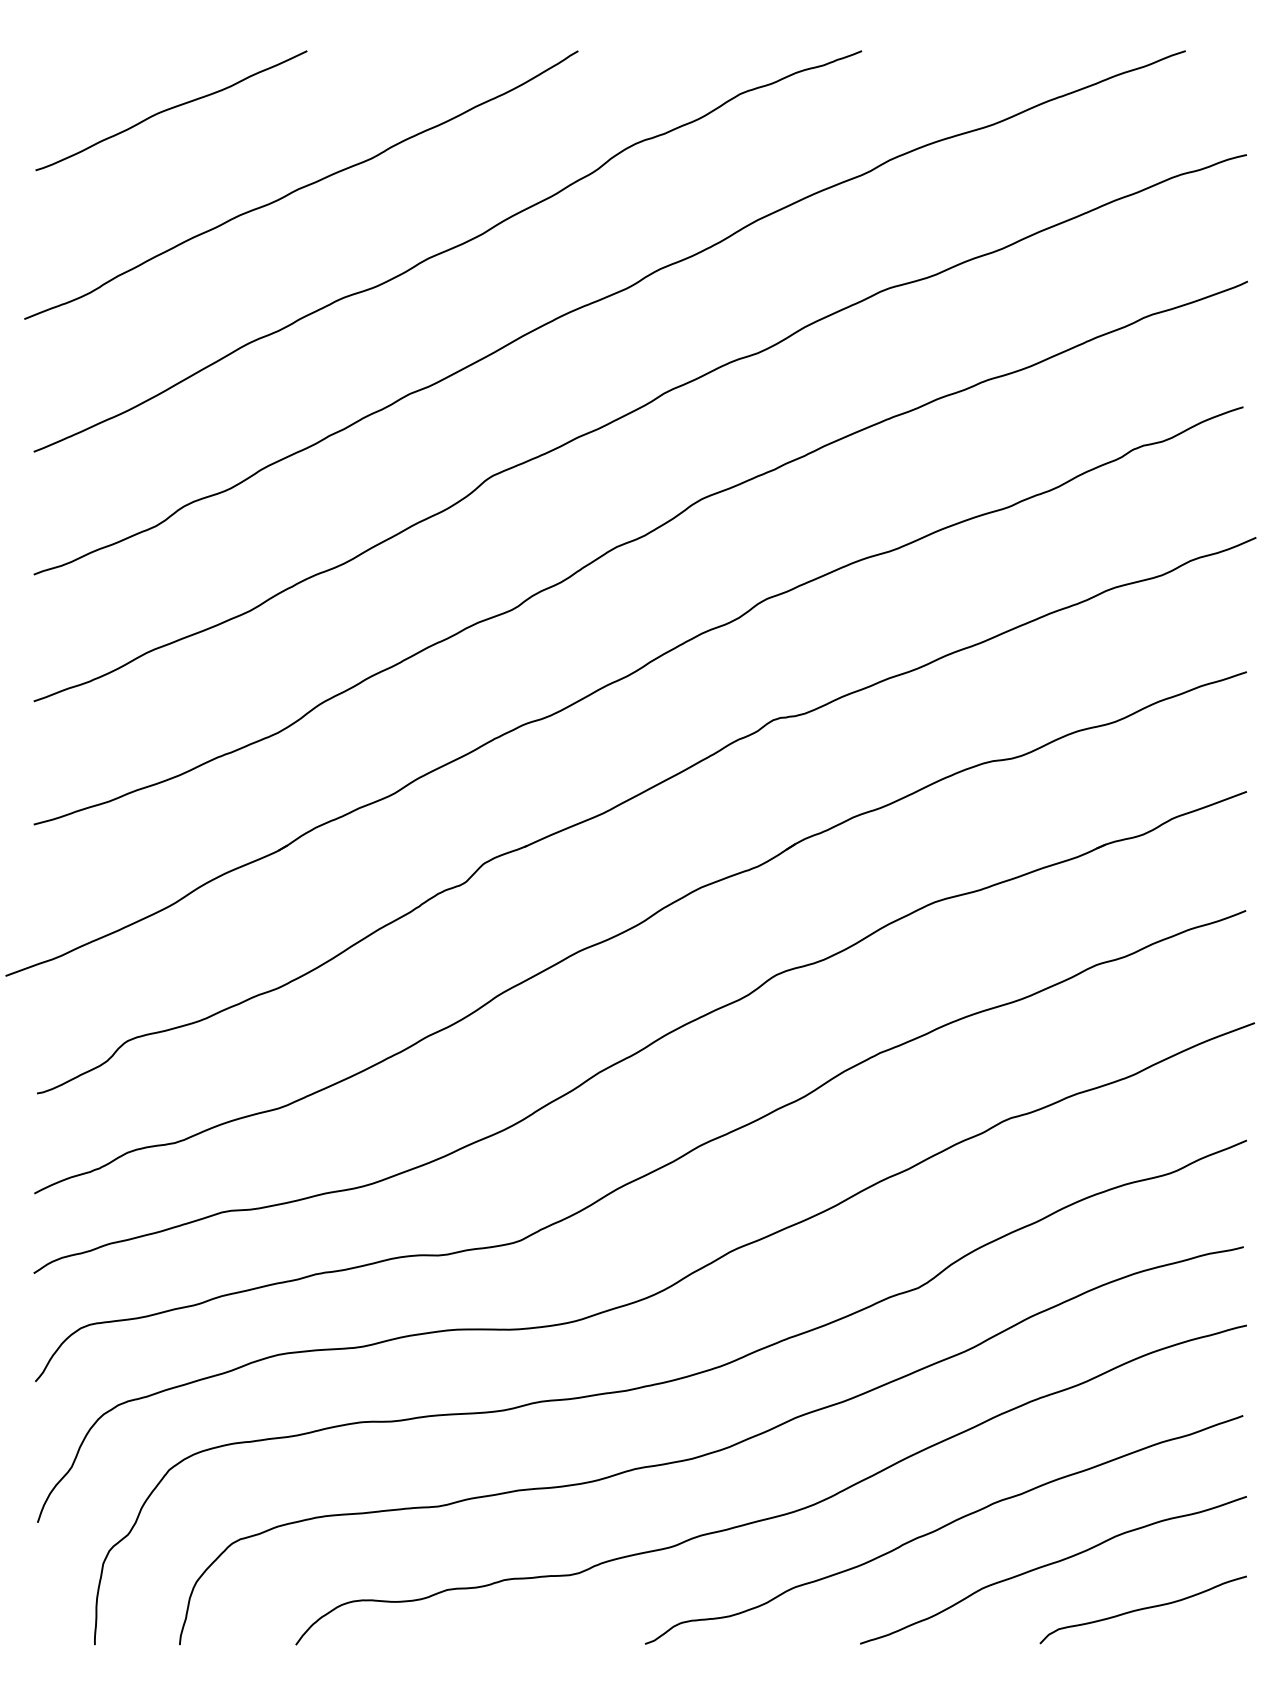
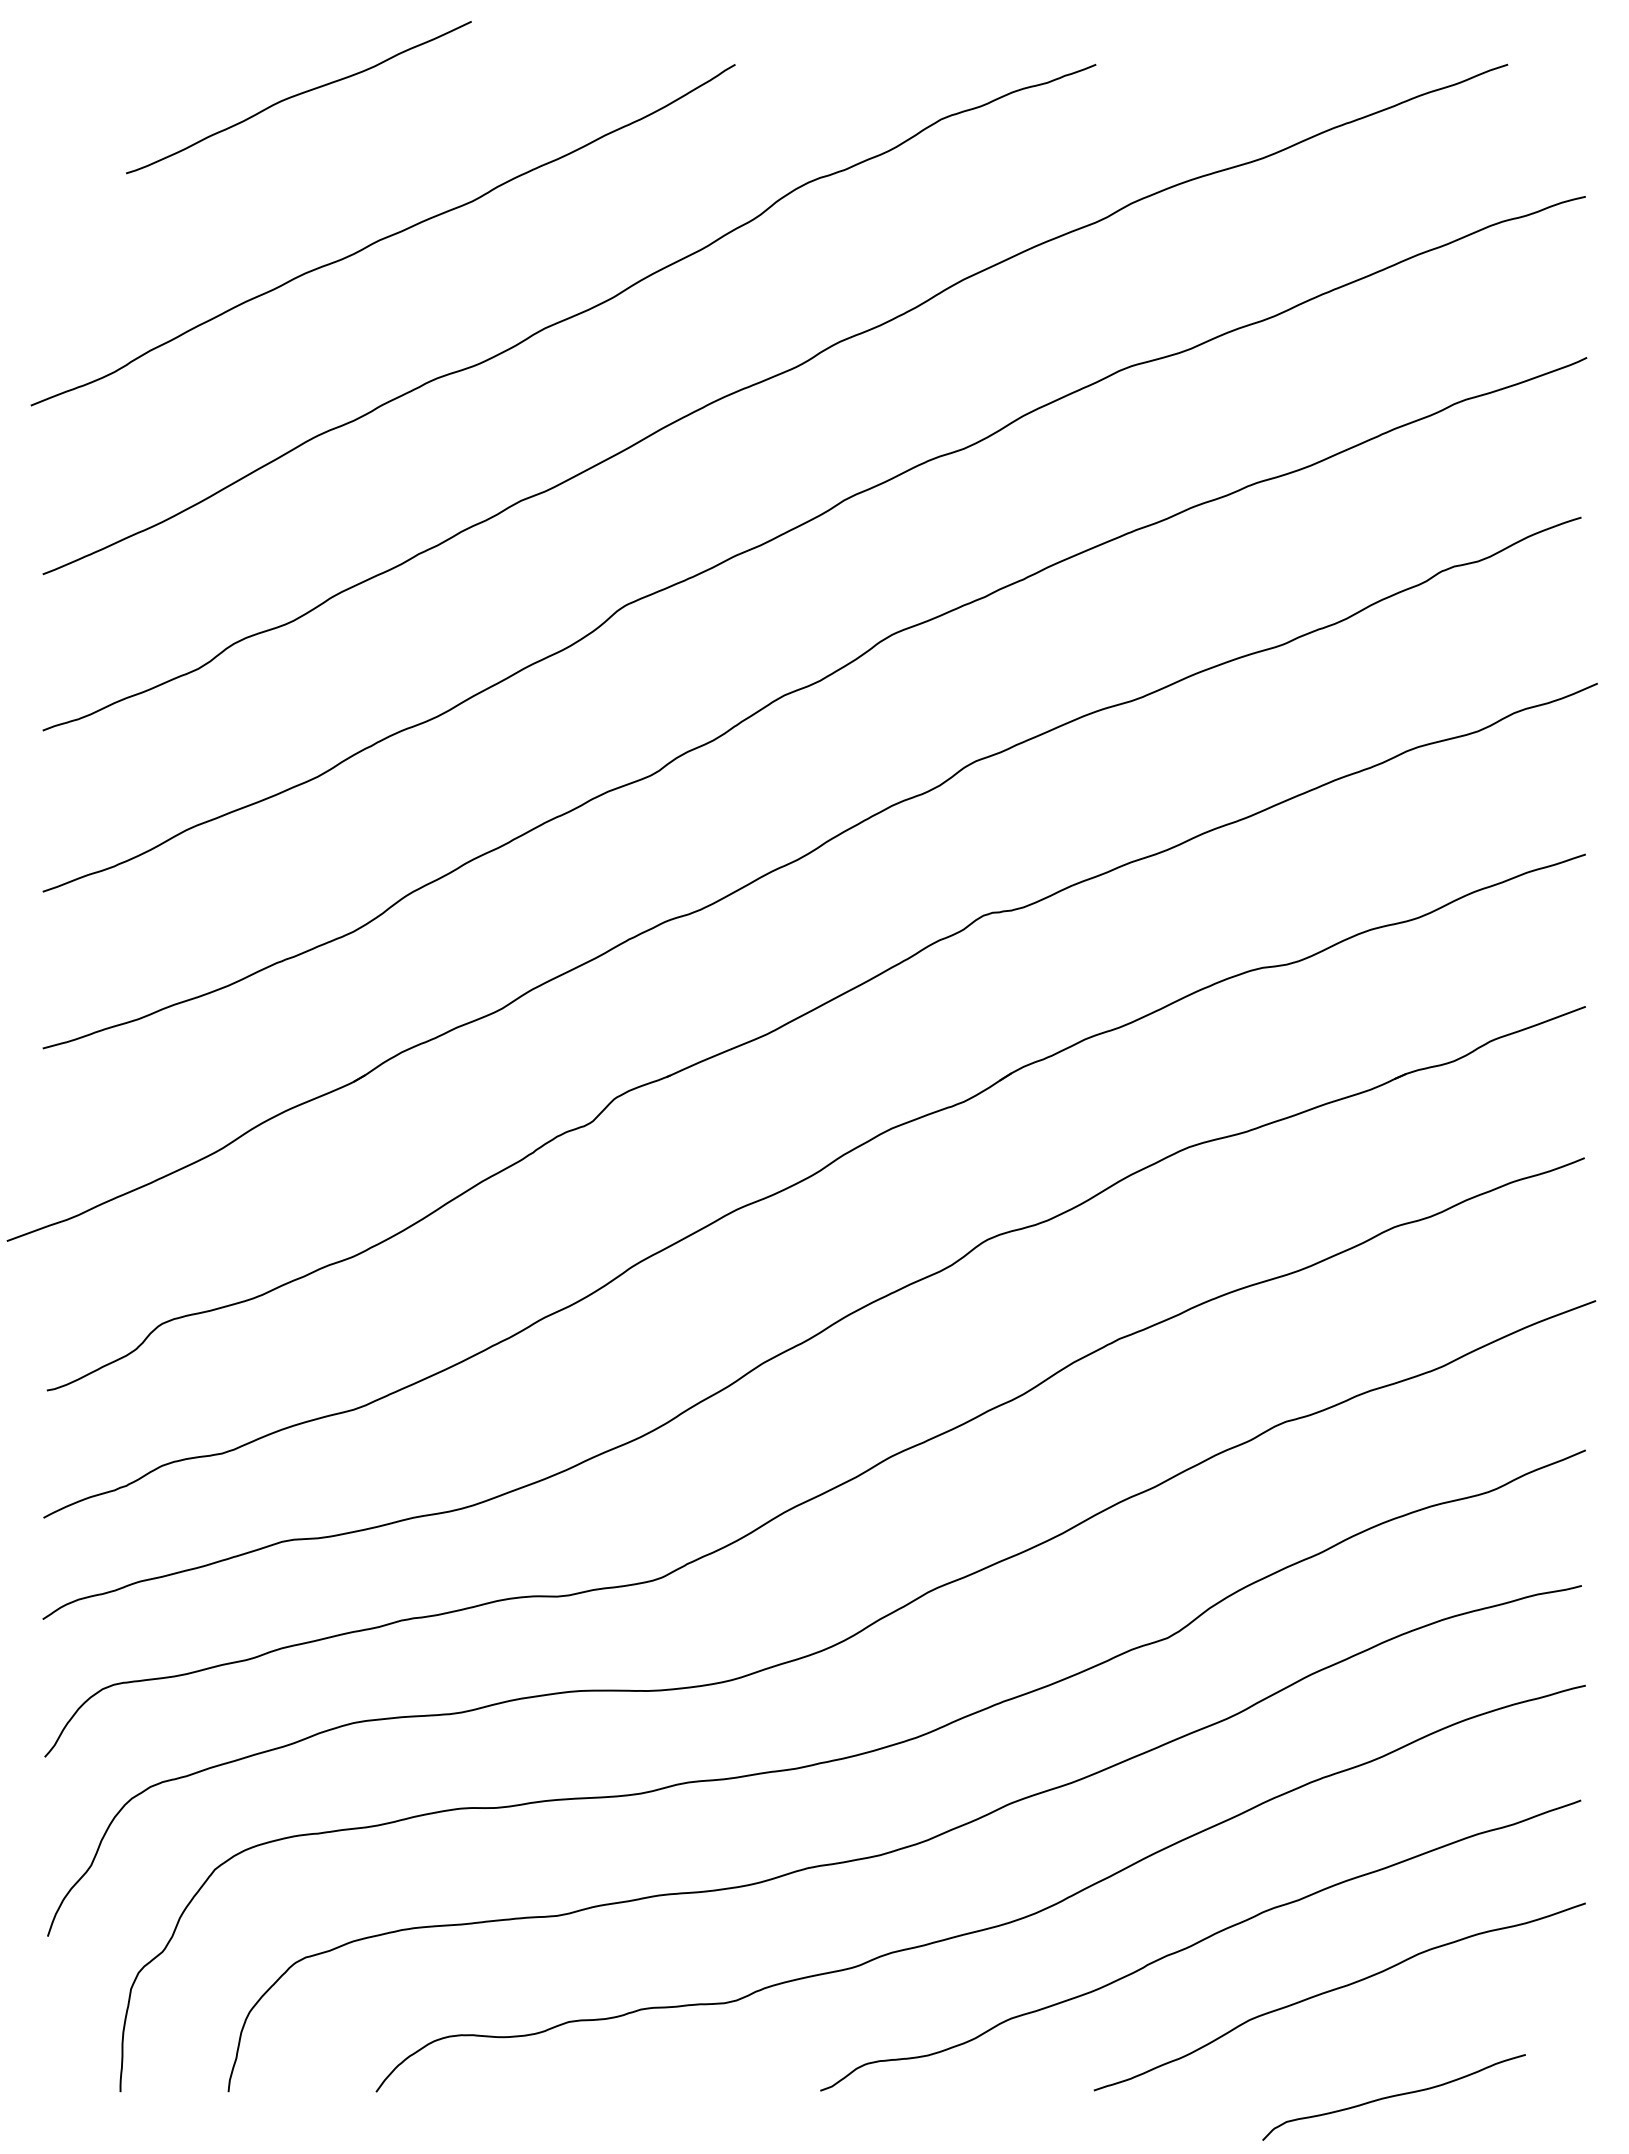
curve: (171, 109) -> (298, 95), moved
curve: (1142, 1609) -> (1393, 2096), moved

